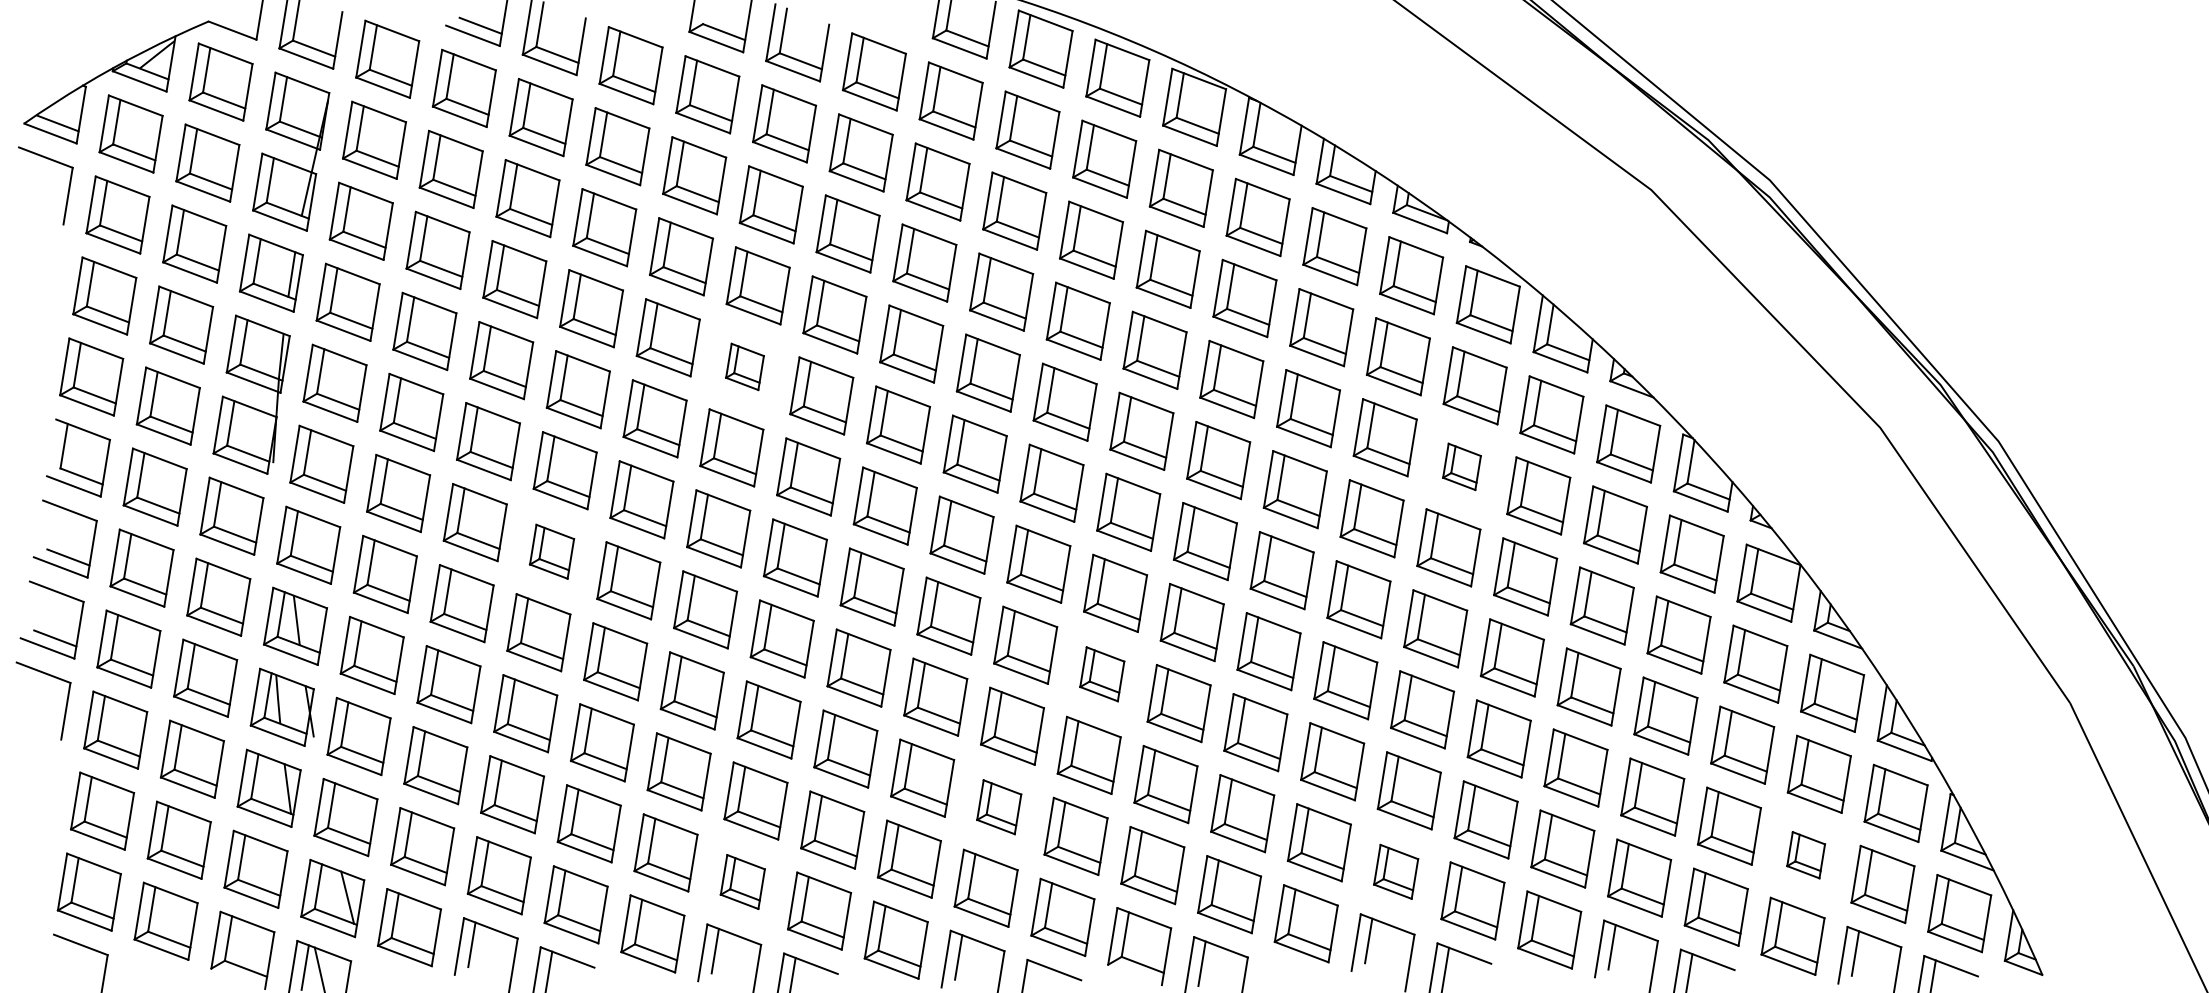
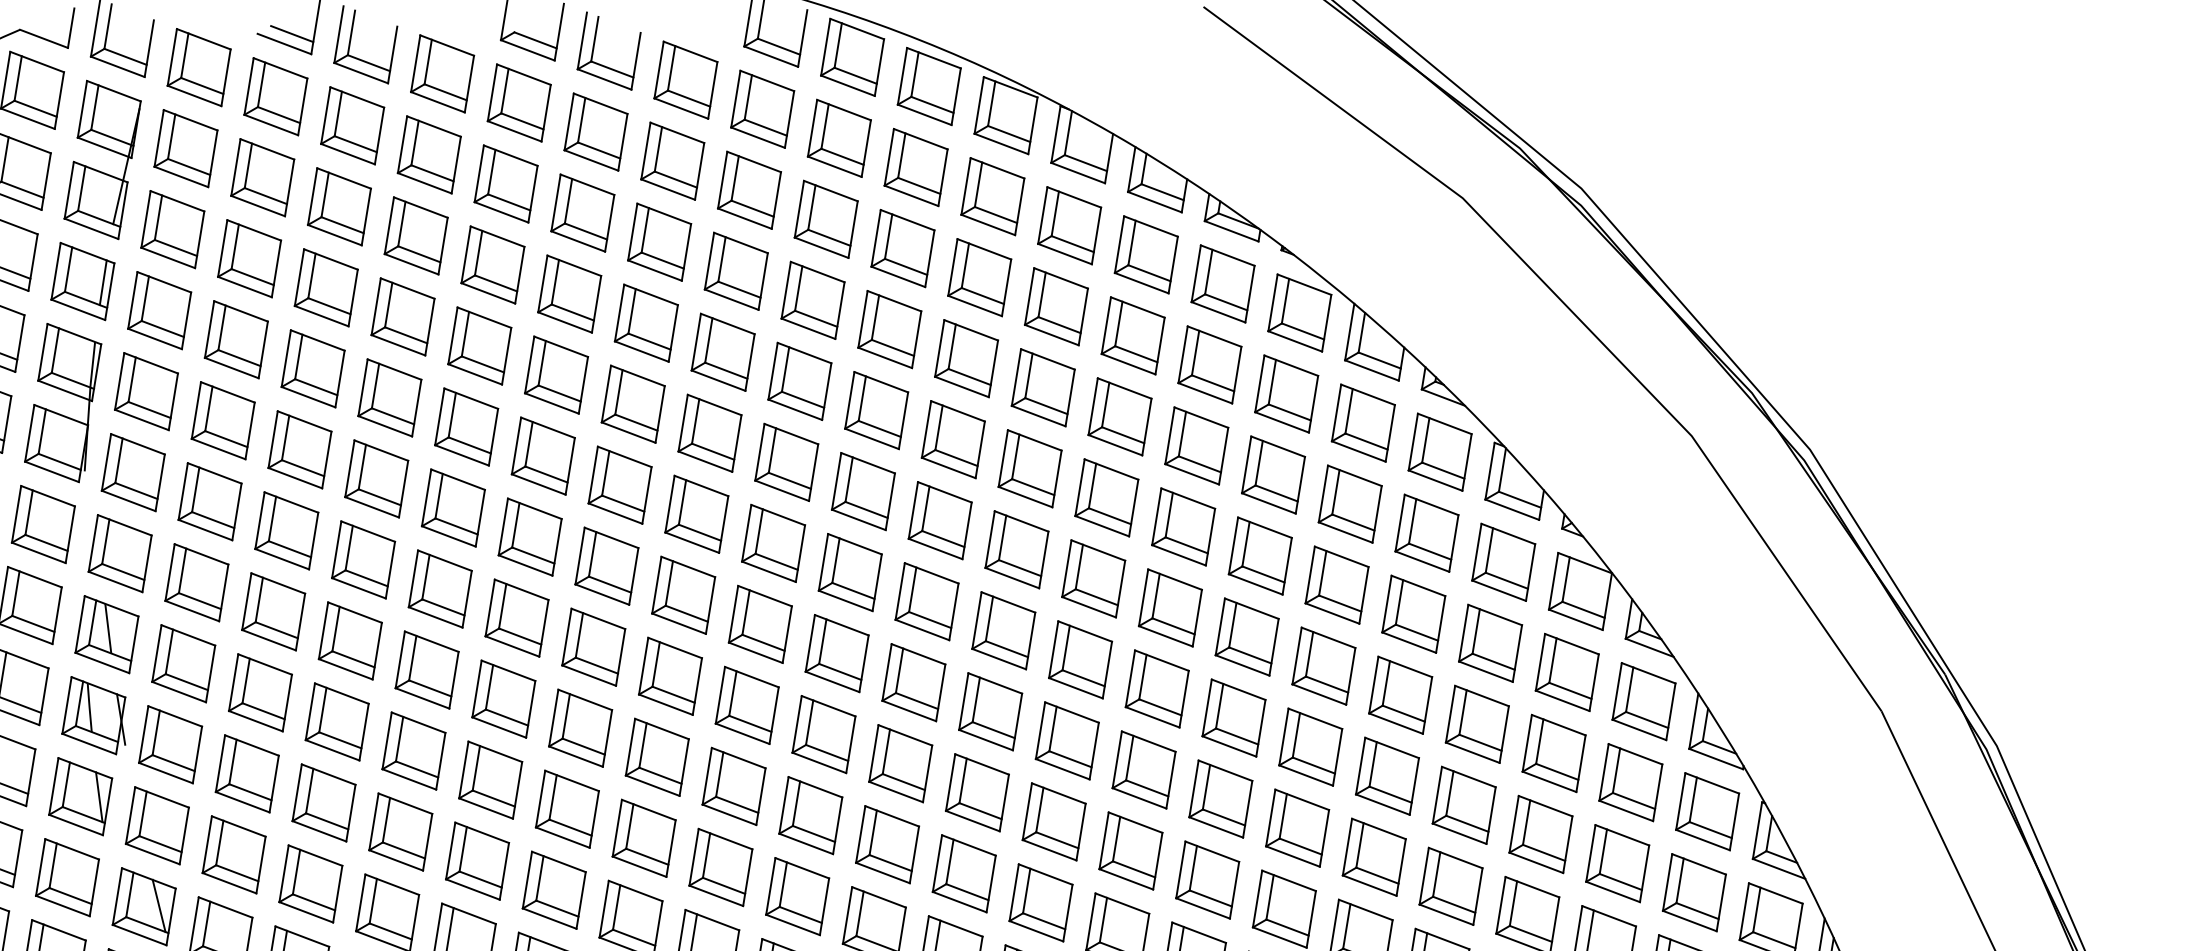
part: (744, 366) -> (555, 374), size x1.67
part: (1461, 466) -> (1272, 474), size x1.67
part: (551, 551) -> (362, 559), size x1.43
part: (1101, 673) -> (912, 681), size x1.43
part: (998, 806) -> (809, 814), size x1.43
part: (1805, 854) -> (1616, 862), size x1.67
part: (1395, 871) -> (1206, 879), size x1.43
part: (742, 881) -> (553, 889), size x1.43

